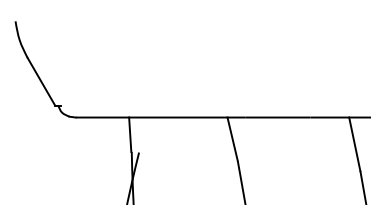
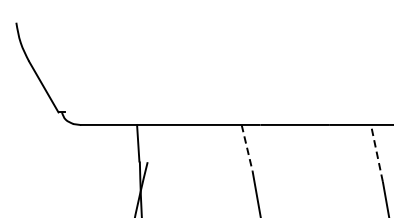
line: (232, 139) -> (246, 148), solid -> dashed
line: (354, 143) -> (376, 152), solid -> dashed

